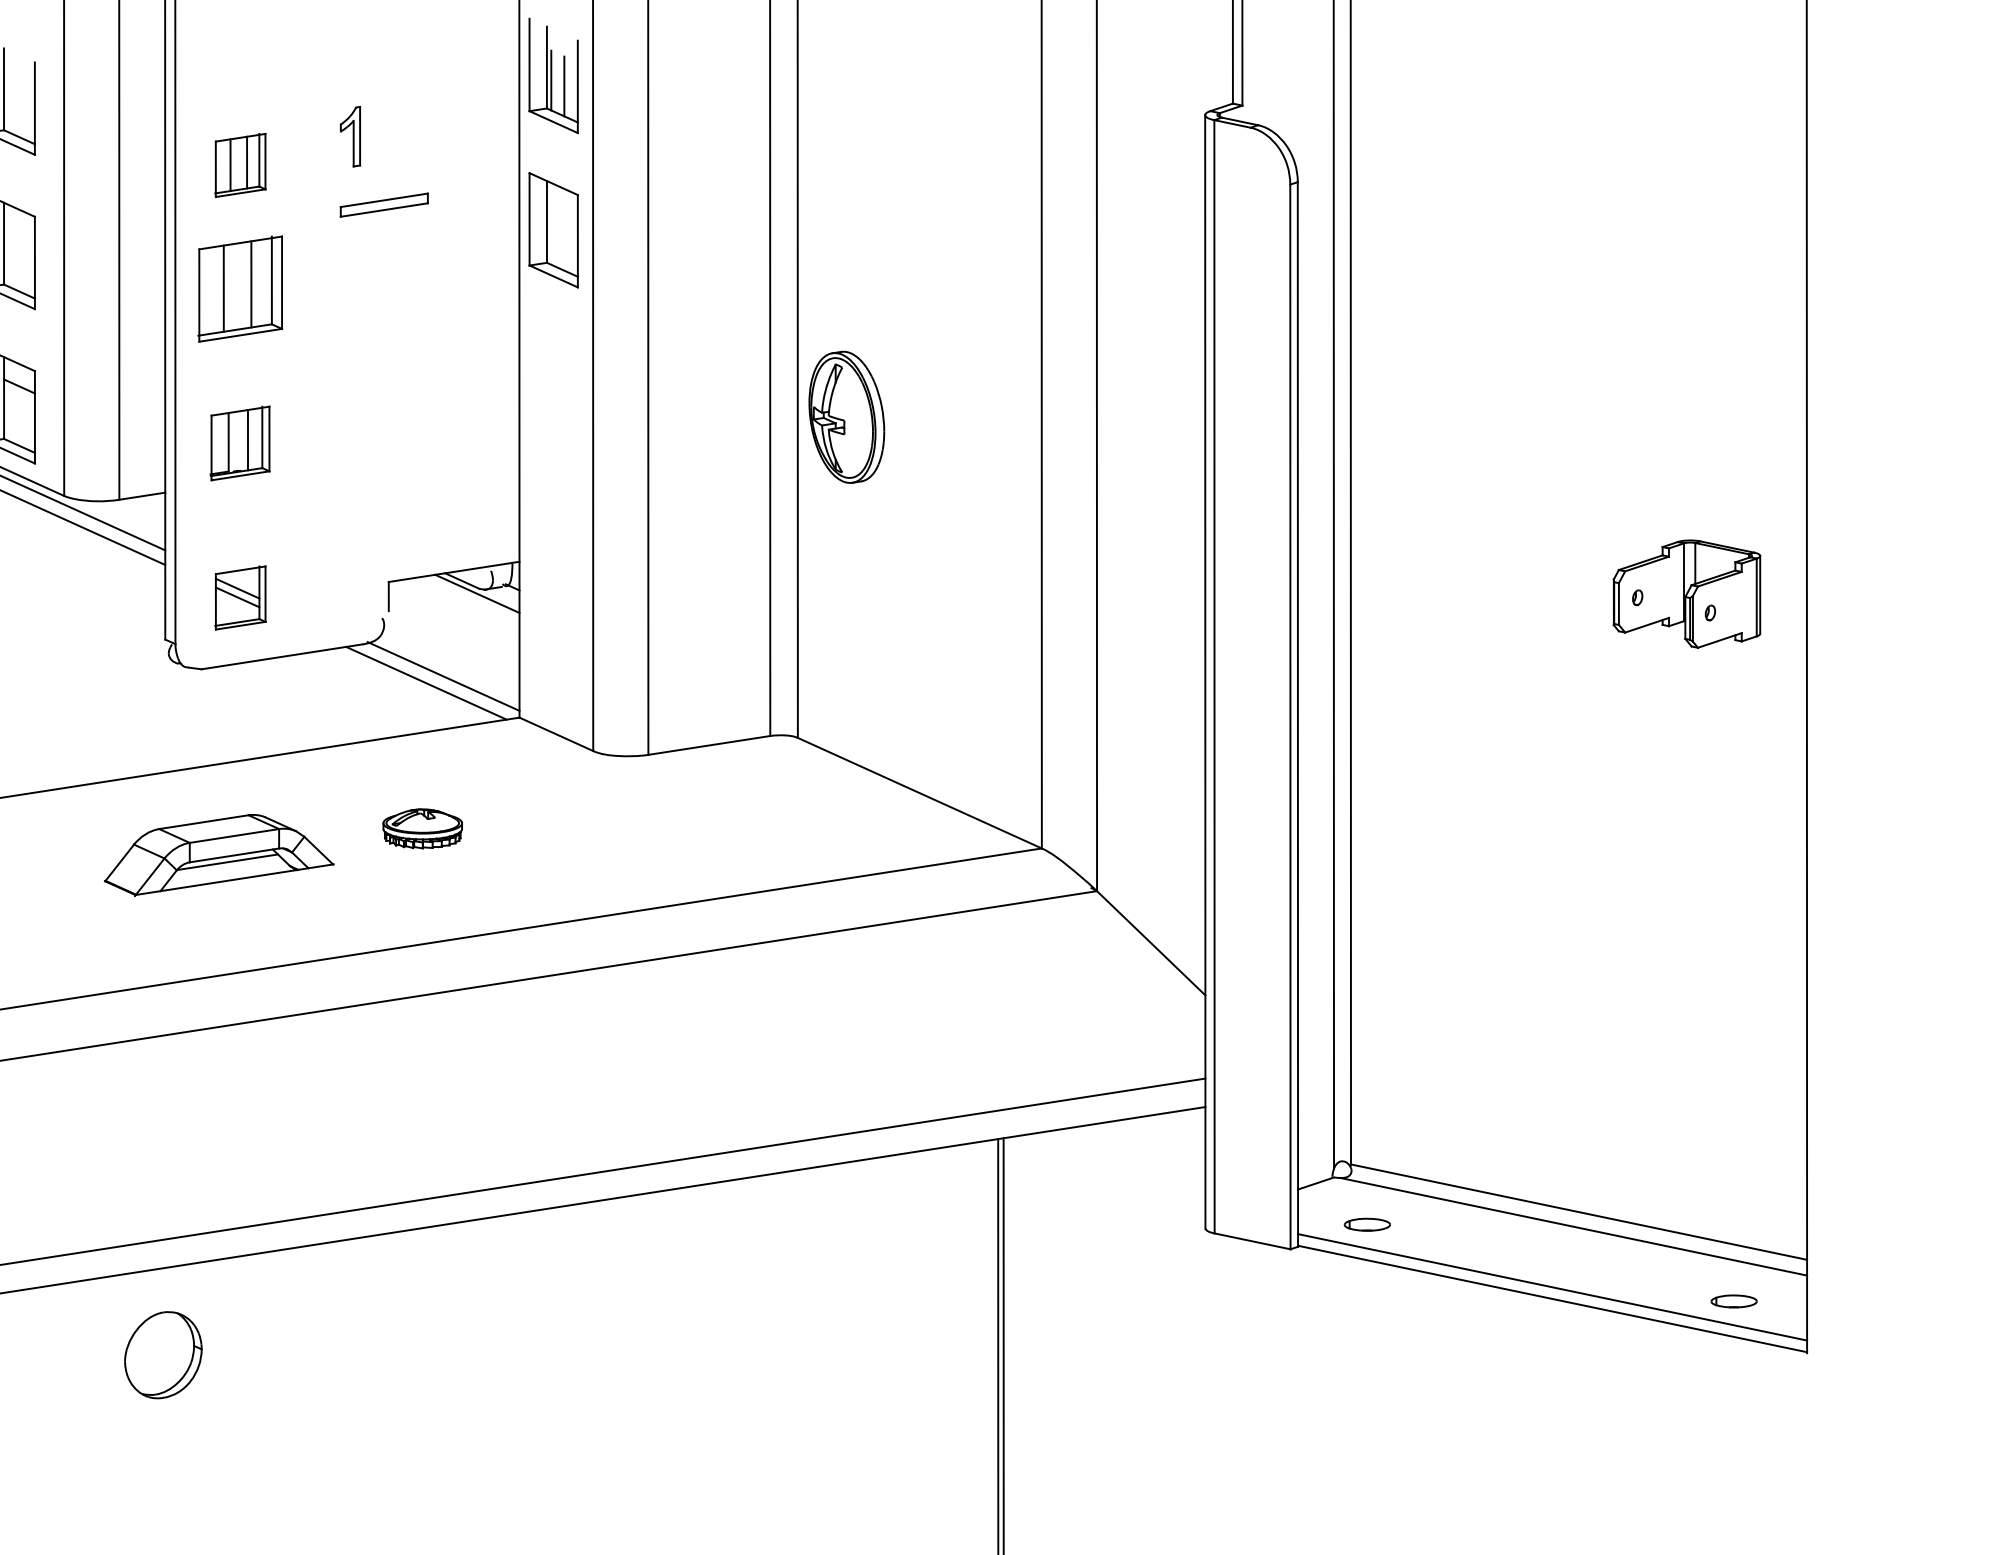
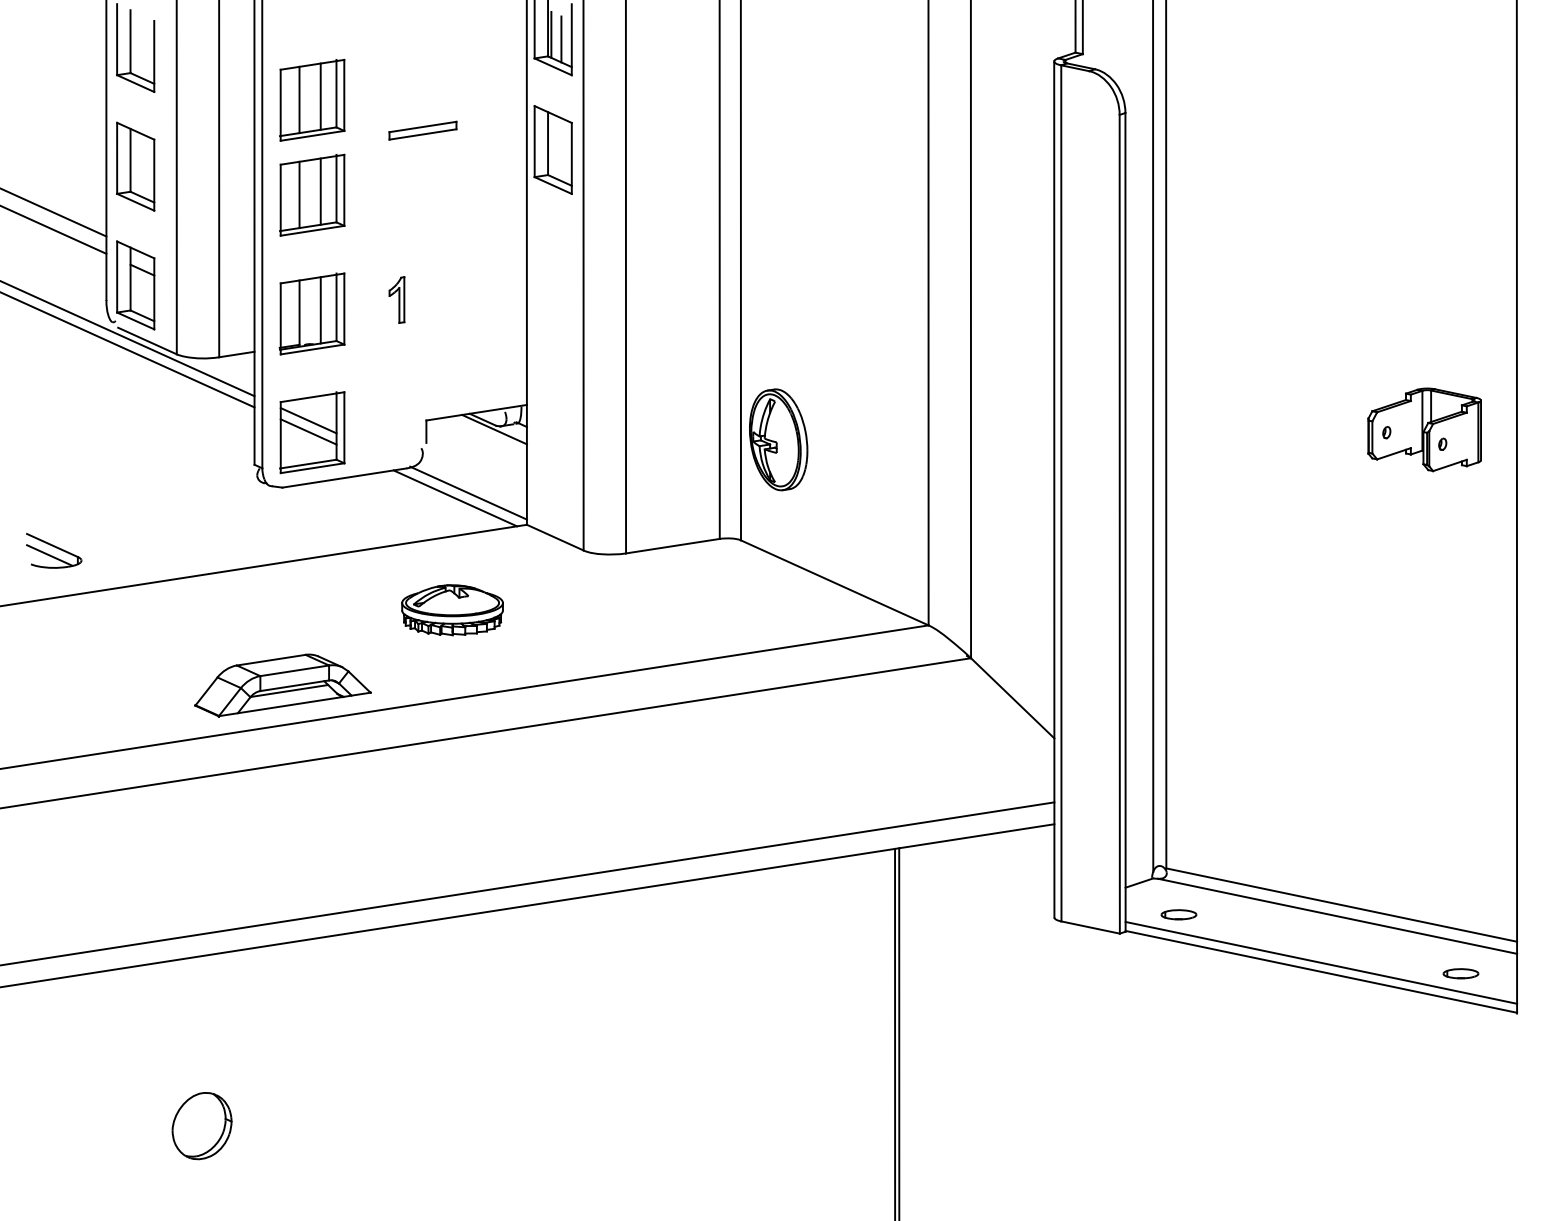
part: (349, 135) -> (396, 299), moved
part: (240, 164) -> (312, 99), size x1.67
part: (846, 416) -> (778, 439), moved
part: (239, 442) -> (311, 313), size x1.43
part: (240, 597) -> (312, 432), size x1.67
part: (422, 829) -> (452, 610), size x1.67
part: (218, 855) -> (282, 685), moved
part: (162, 1355) -> (201, 1126), moved

